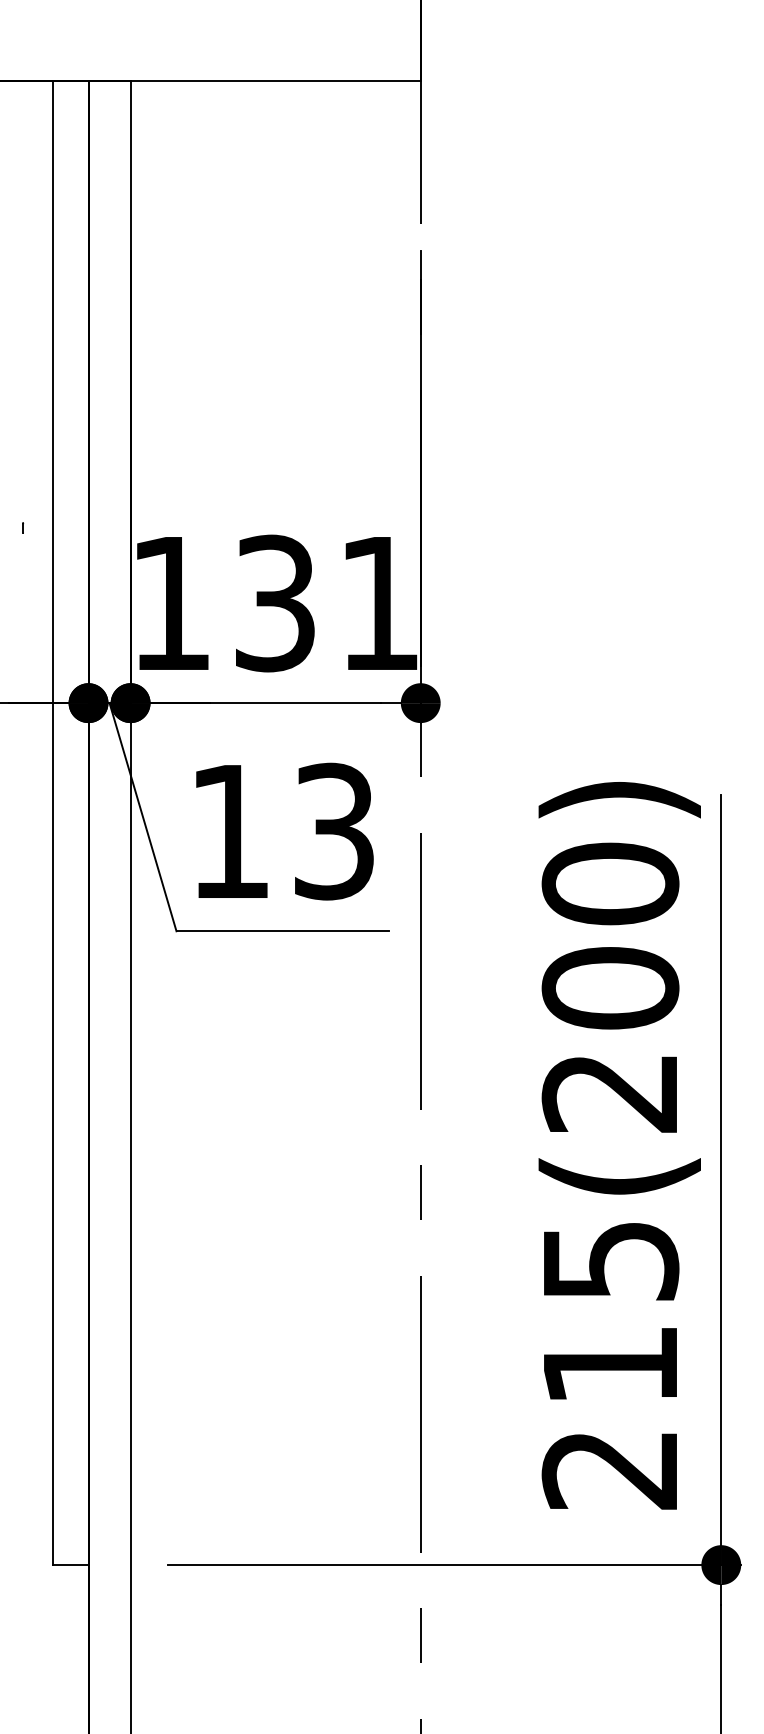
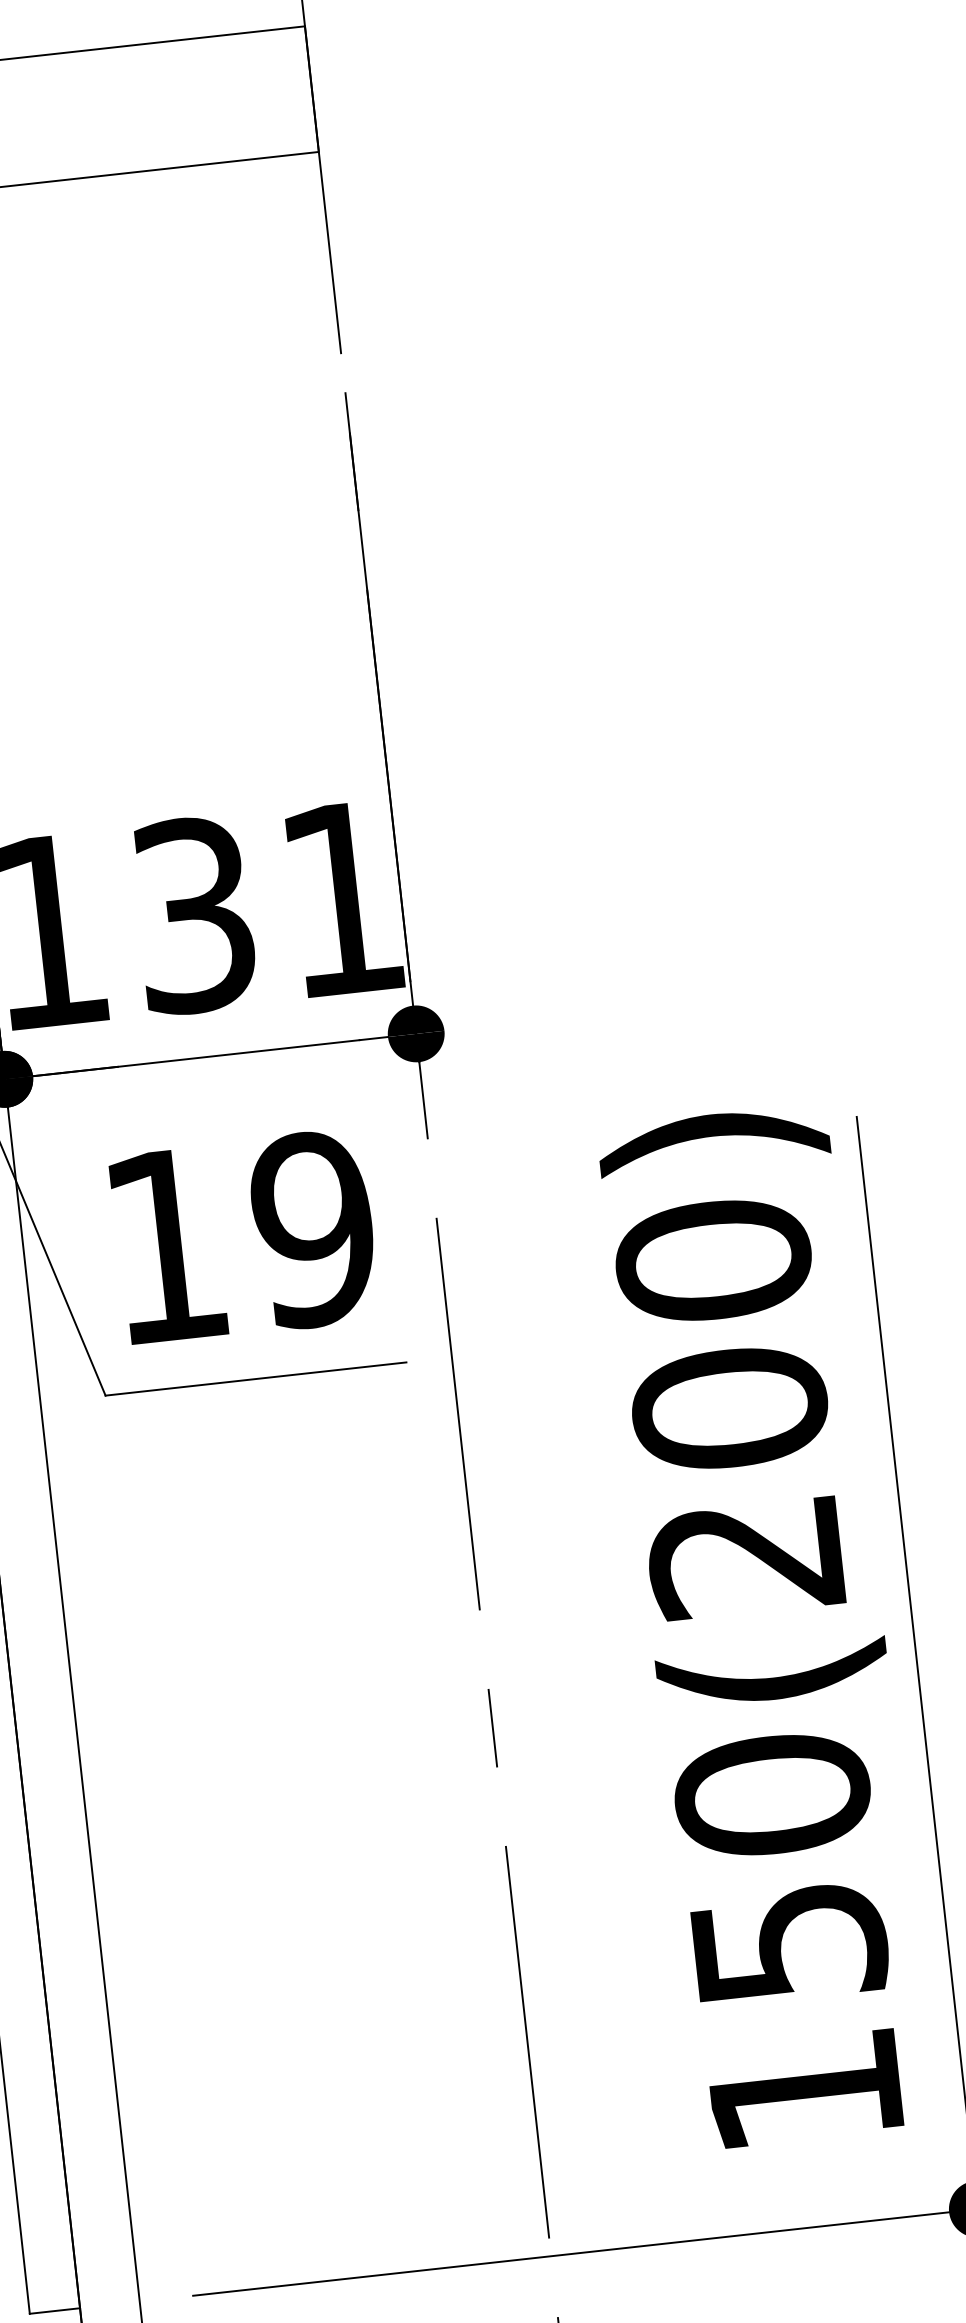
text: (334, 831) -> (314, 1229), 13 -> 19
text: (610, 1364) -> (788, 1942), 215(200) -> 150(200)

